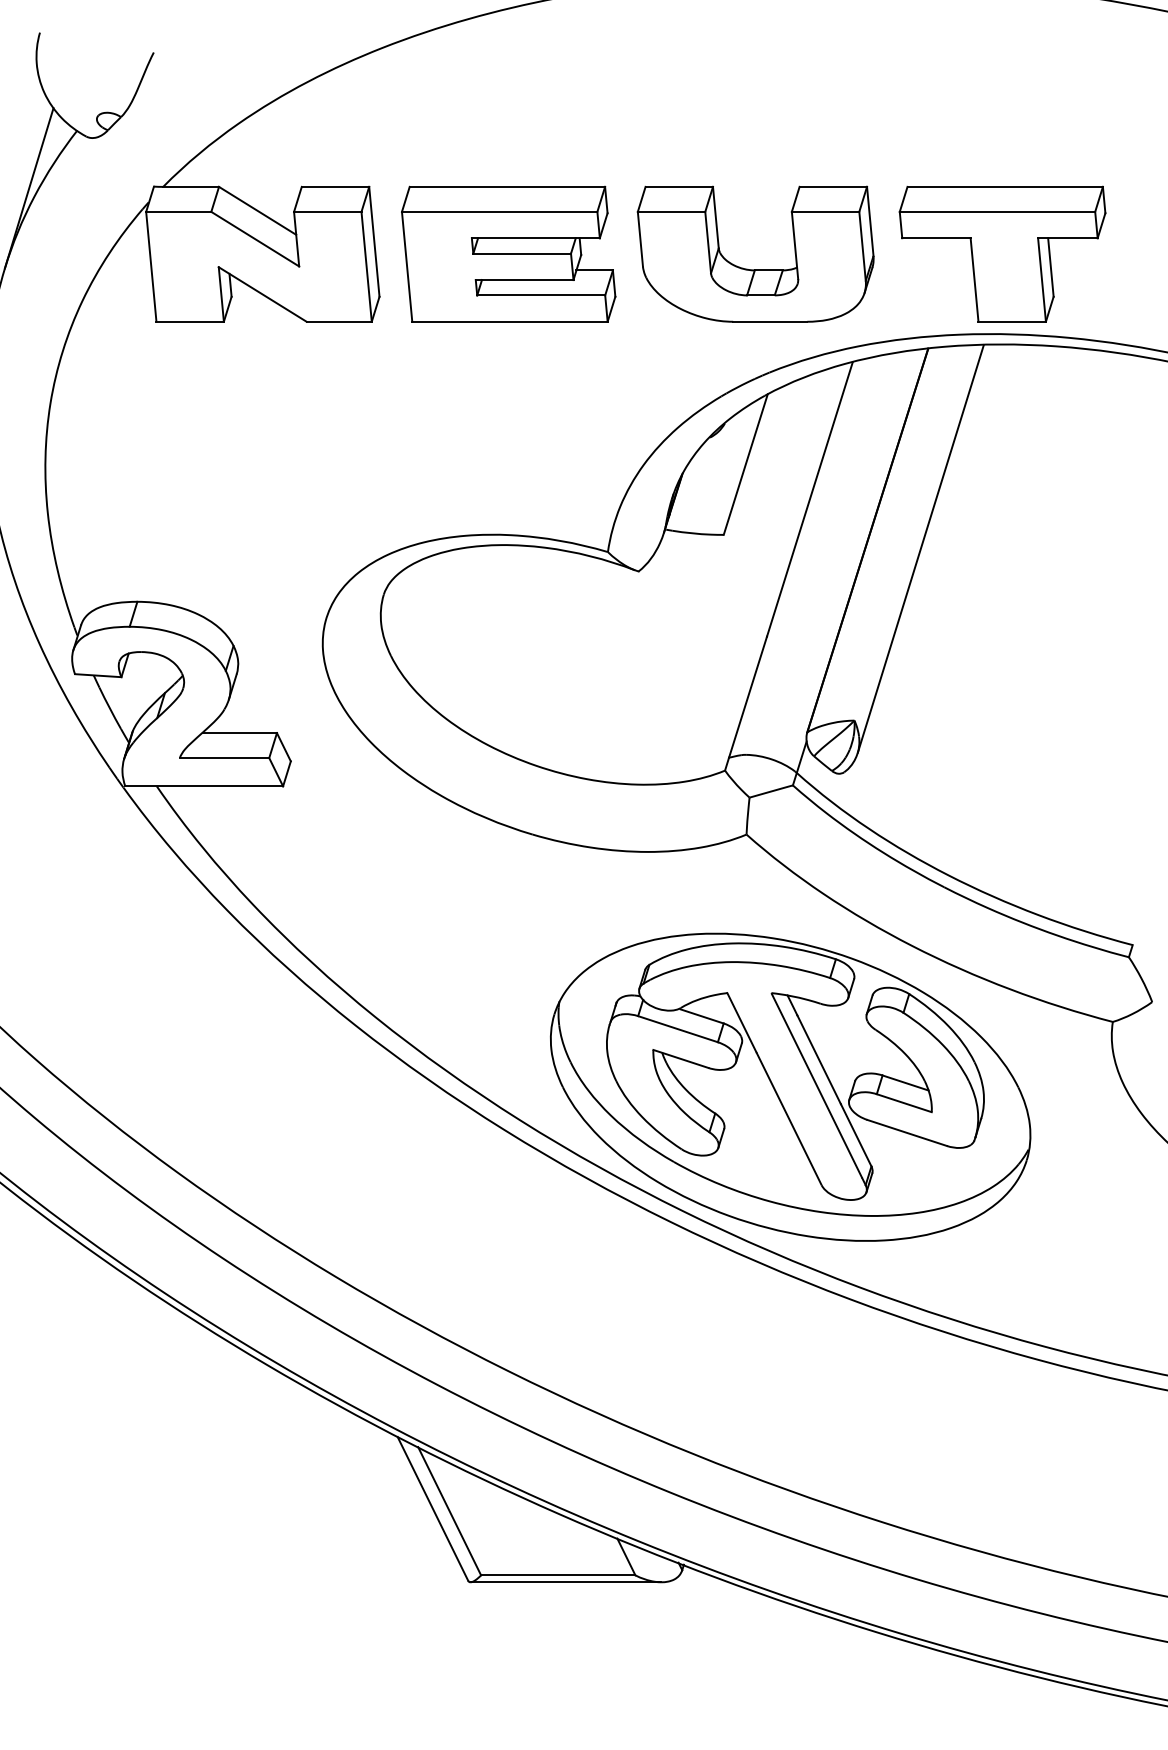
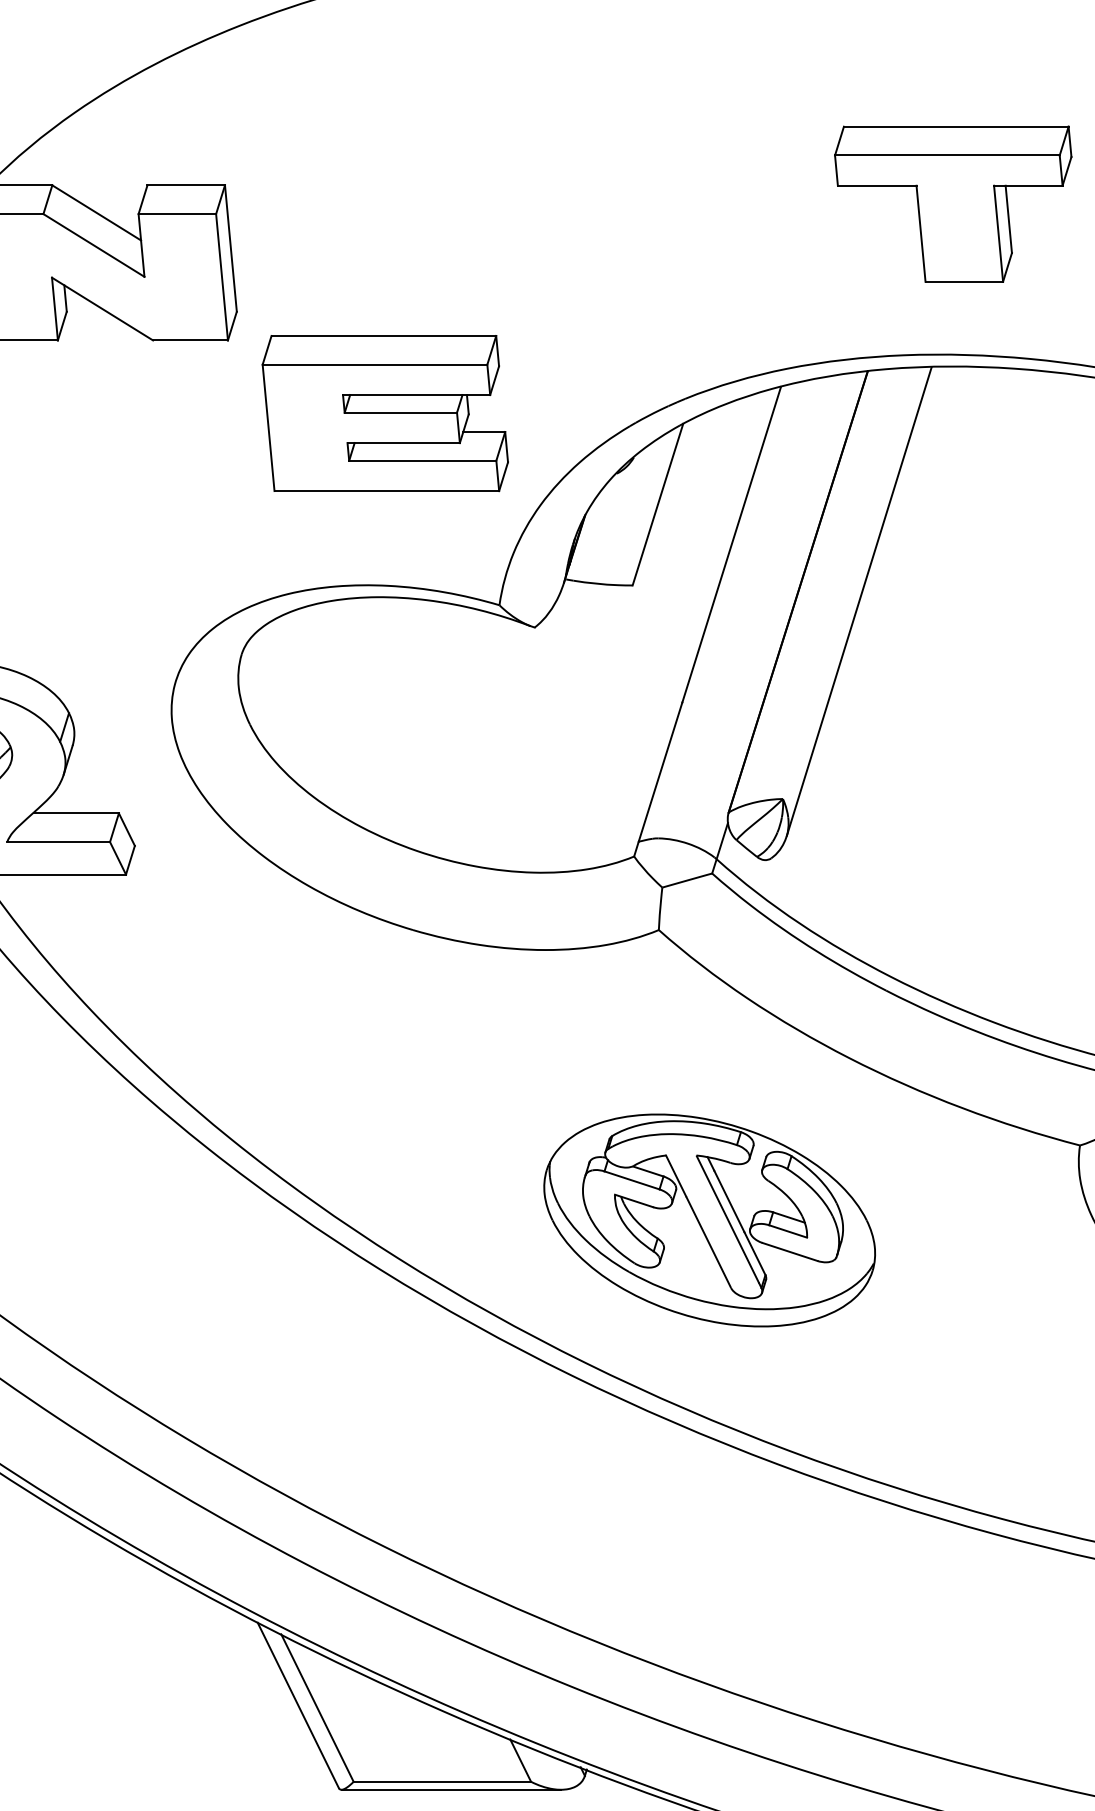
part: (508, 253) -> (385, 412), moved
part: (1002, 253) -> (953, 203), moved
part: (755, 269) -> (669, 280), removed
part: (790, 1086) -> (709, 1219), size x0.6

